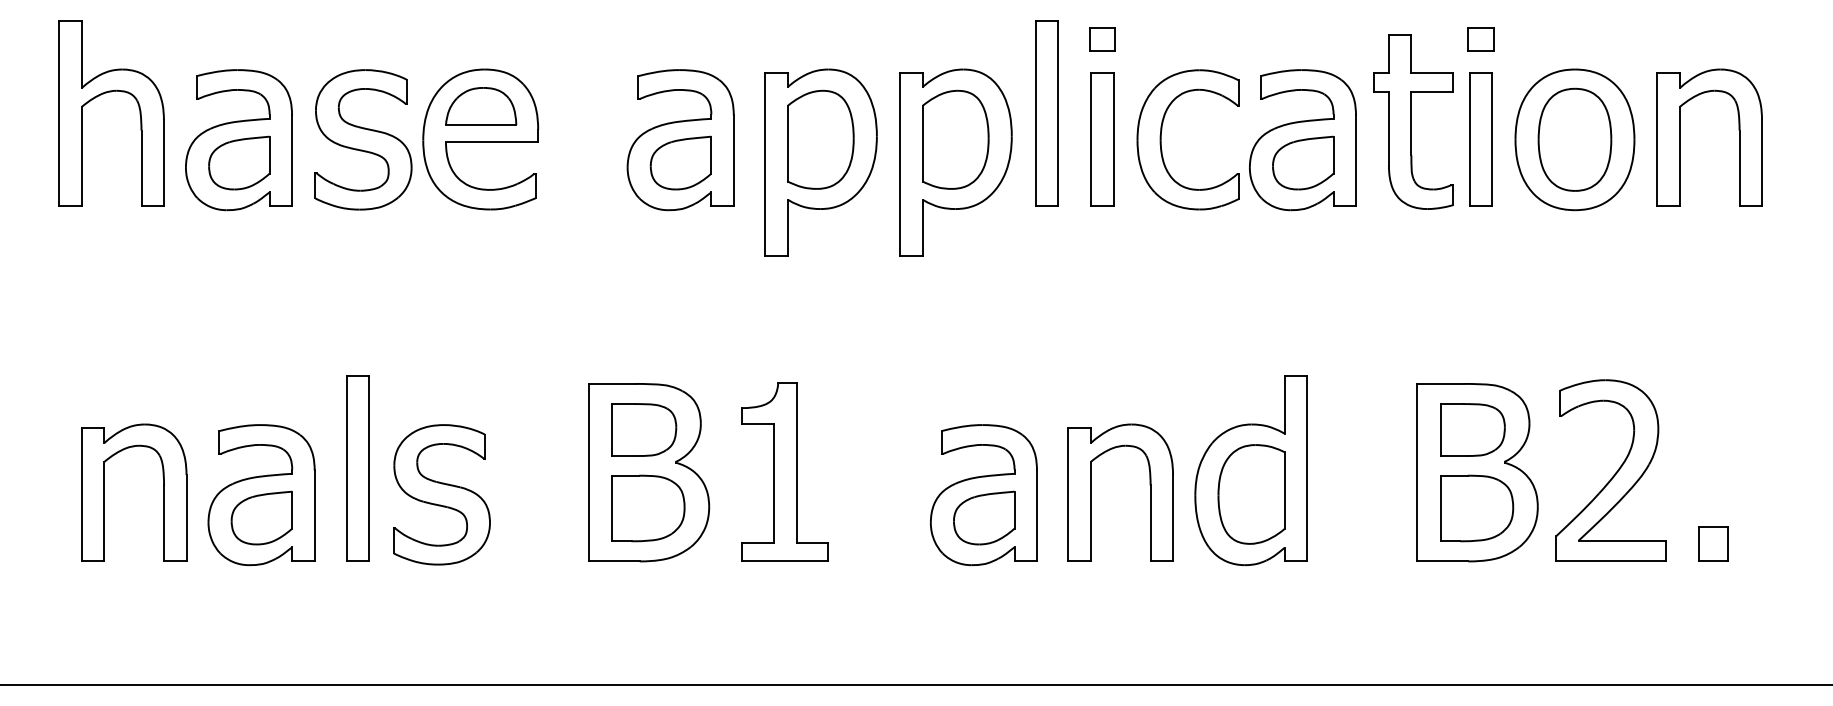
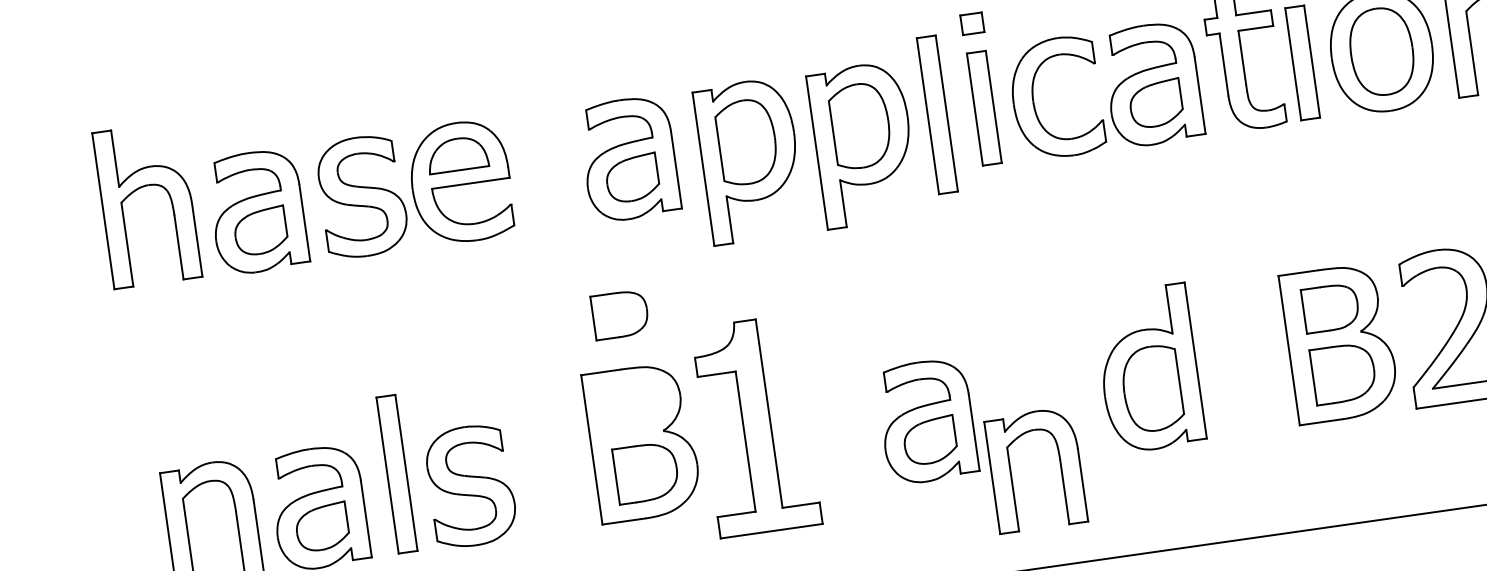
part: (1046, 113) -> (937, 114), moved
part: (644, 429) -> (620, 314), moved
part: (784, 471) -> (756, 425), size x1.4
part: (1091, 492) -> (1011, 473), moved

